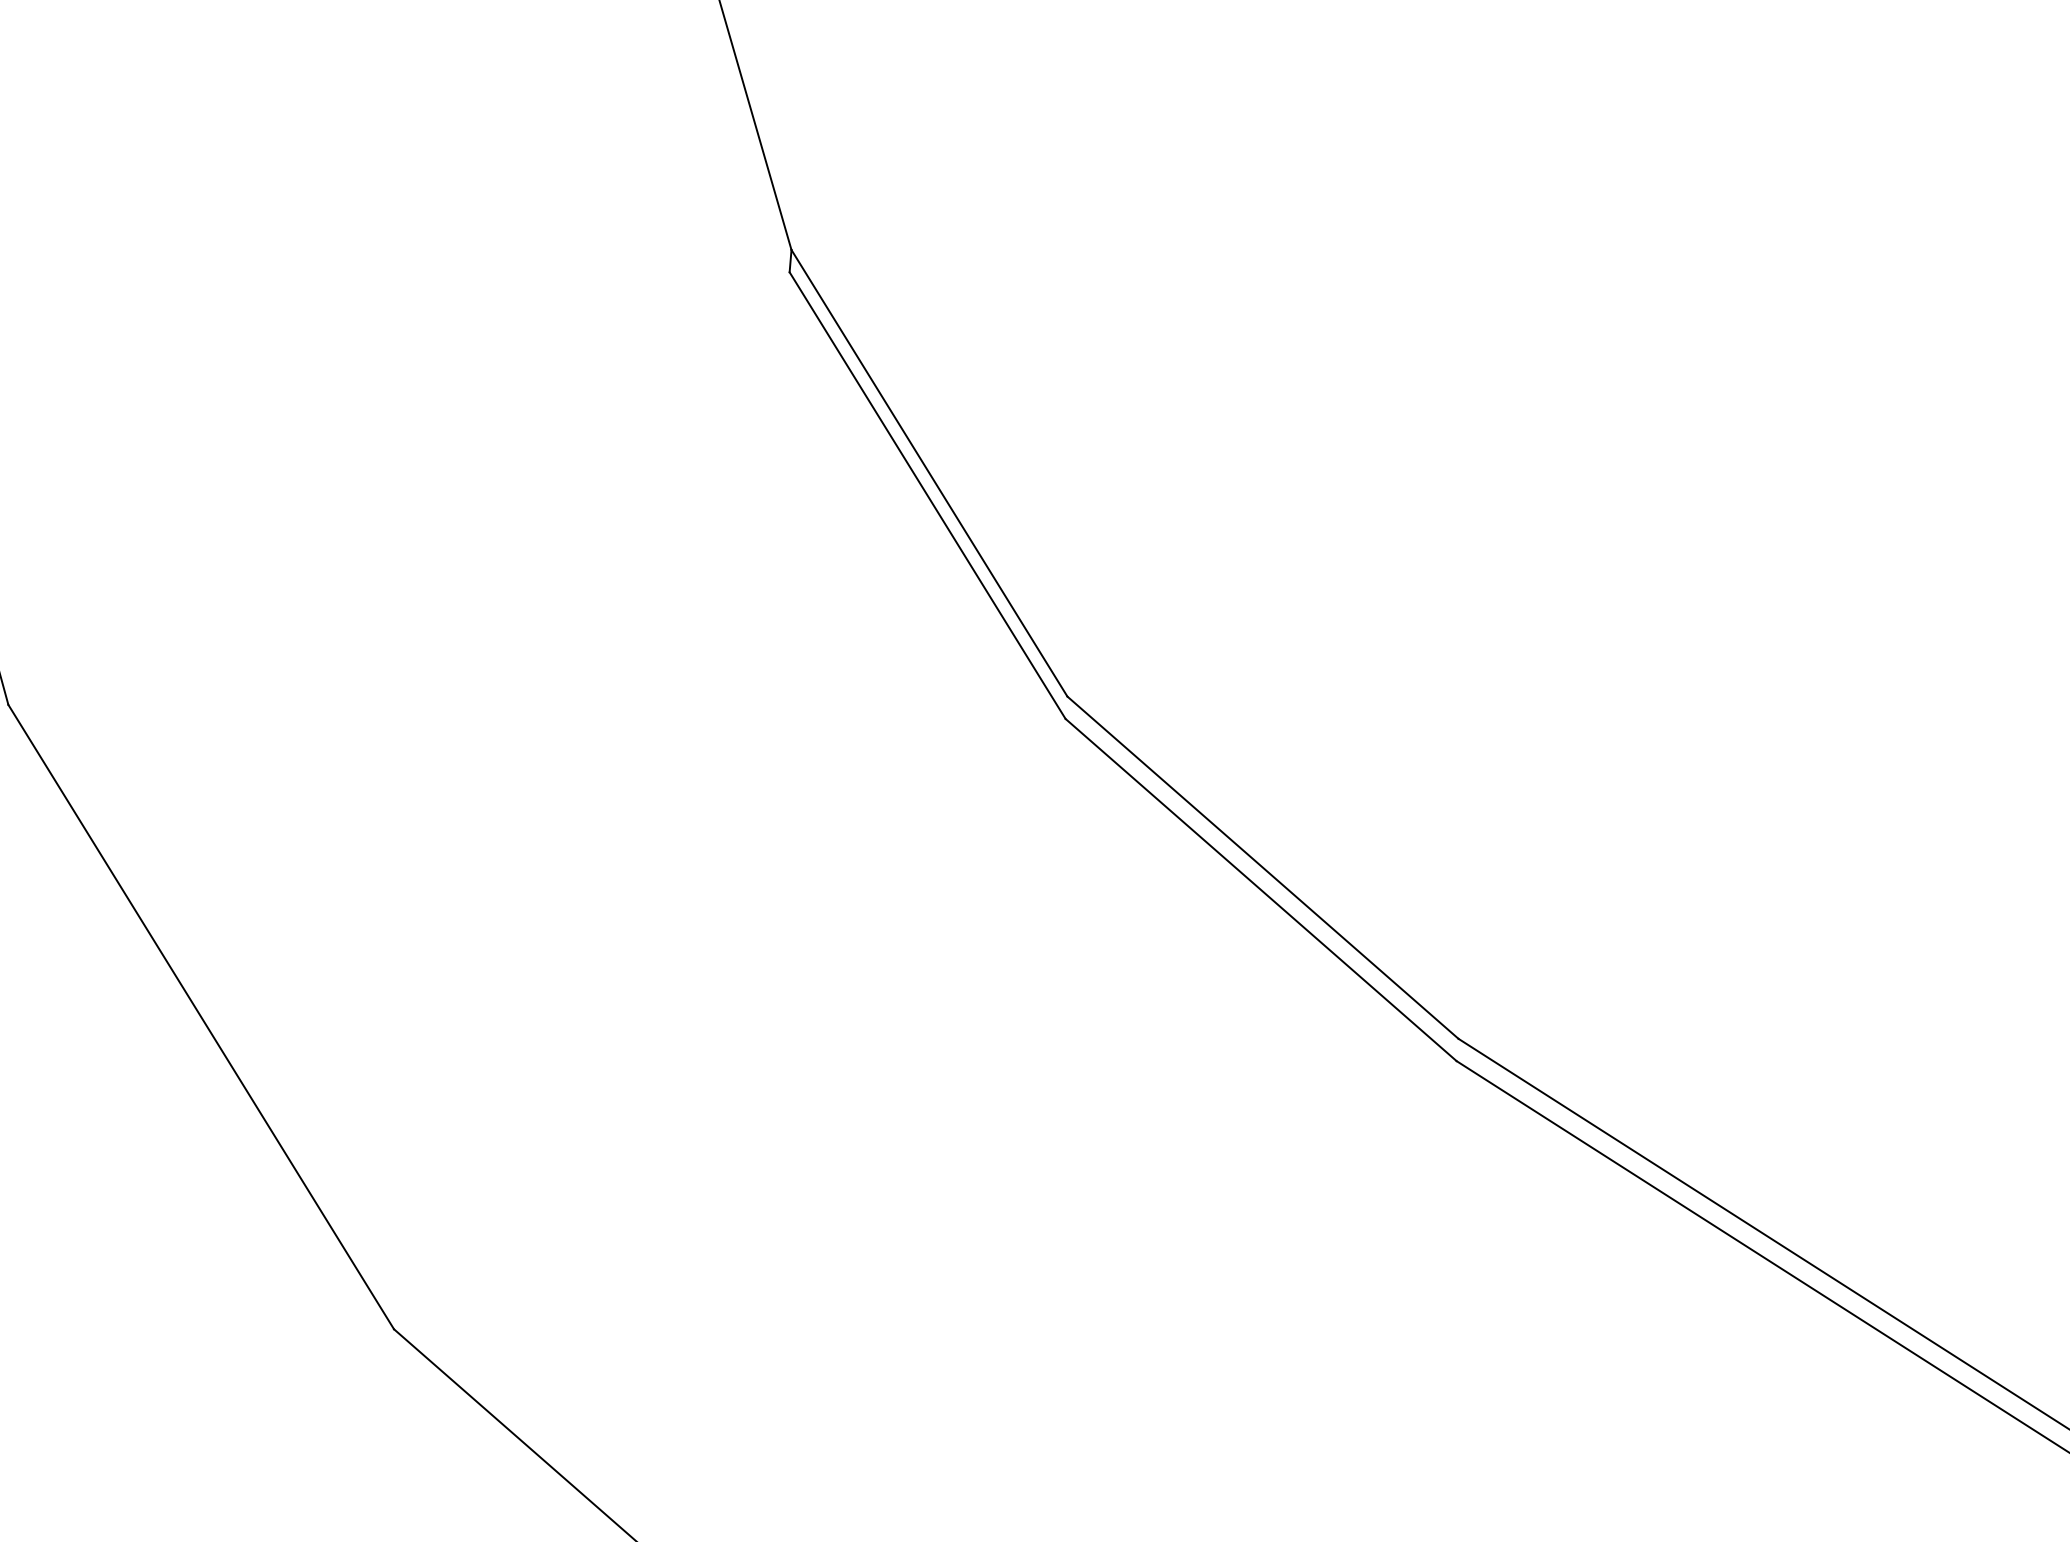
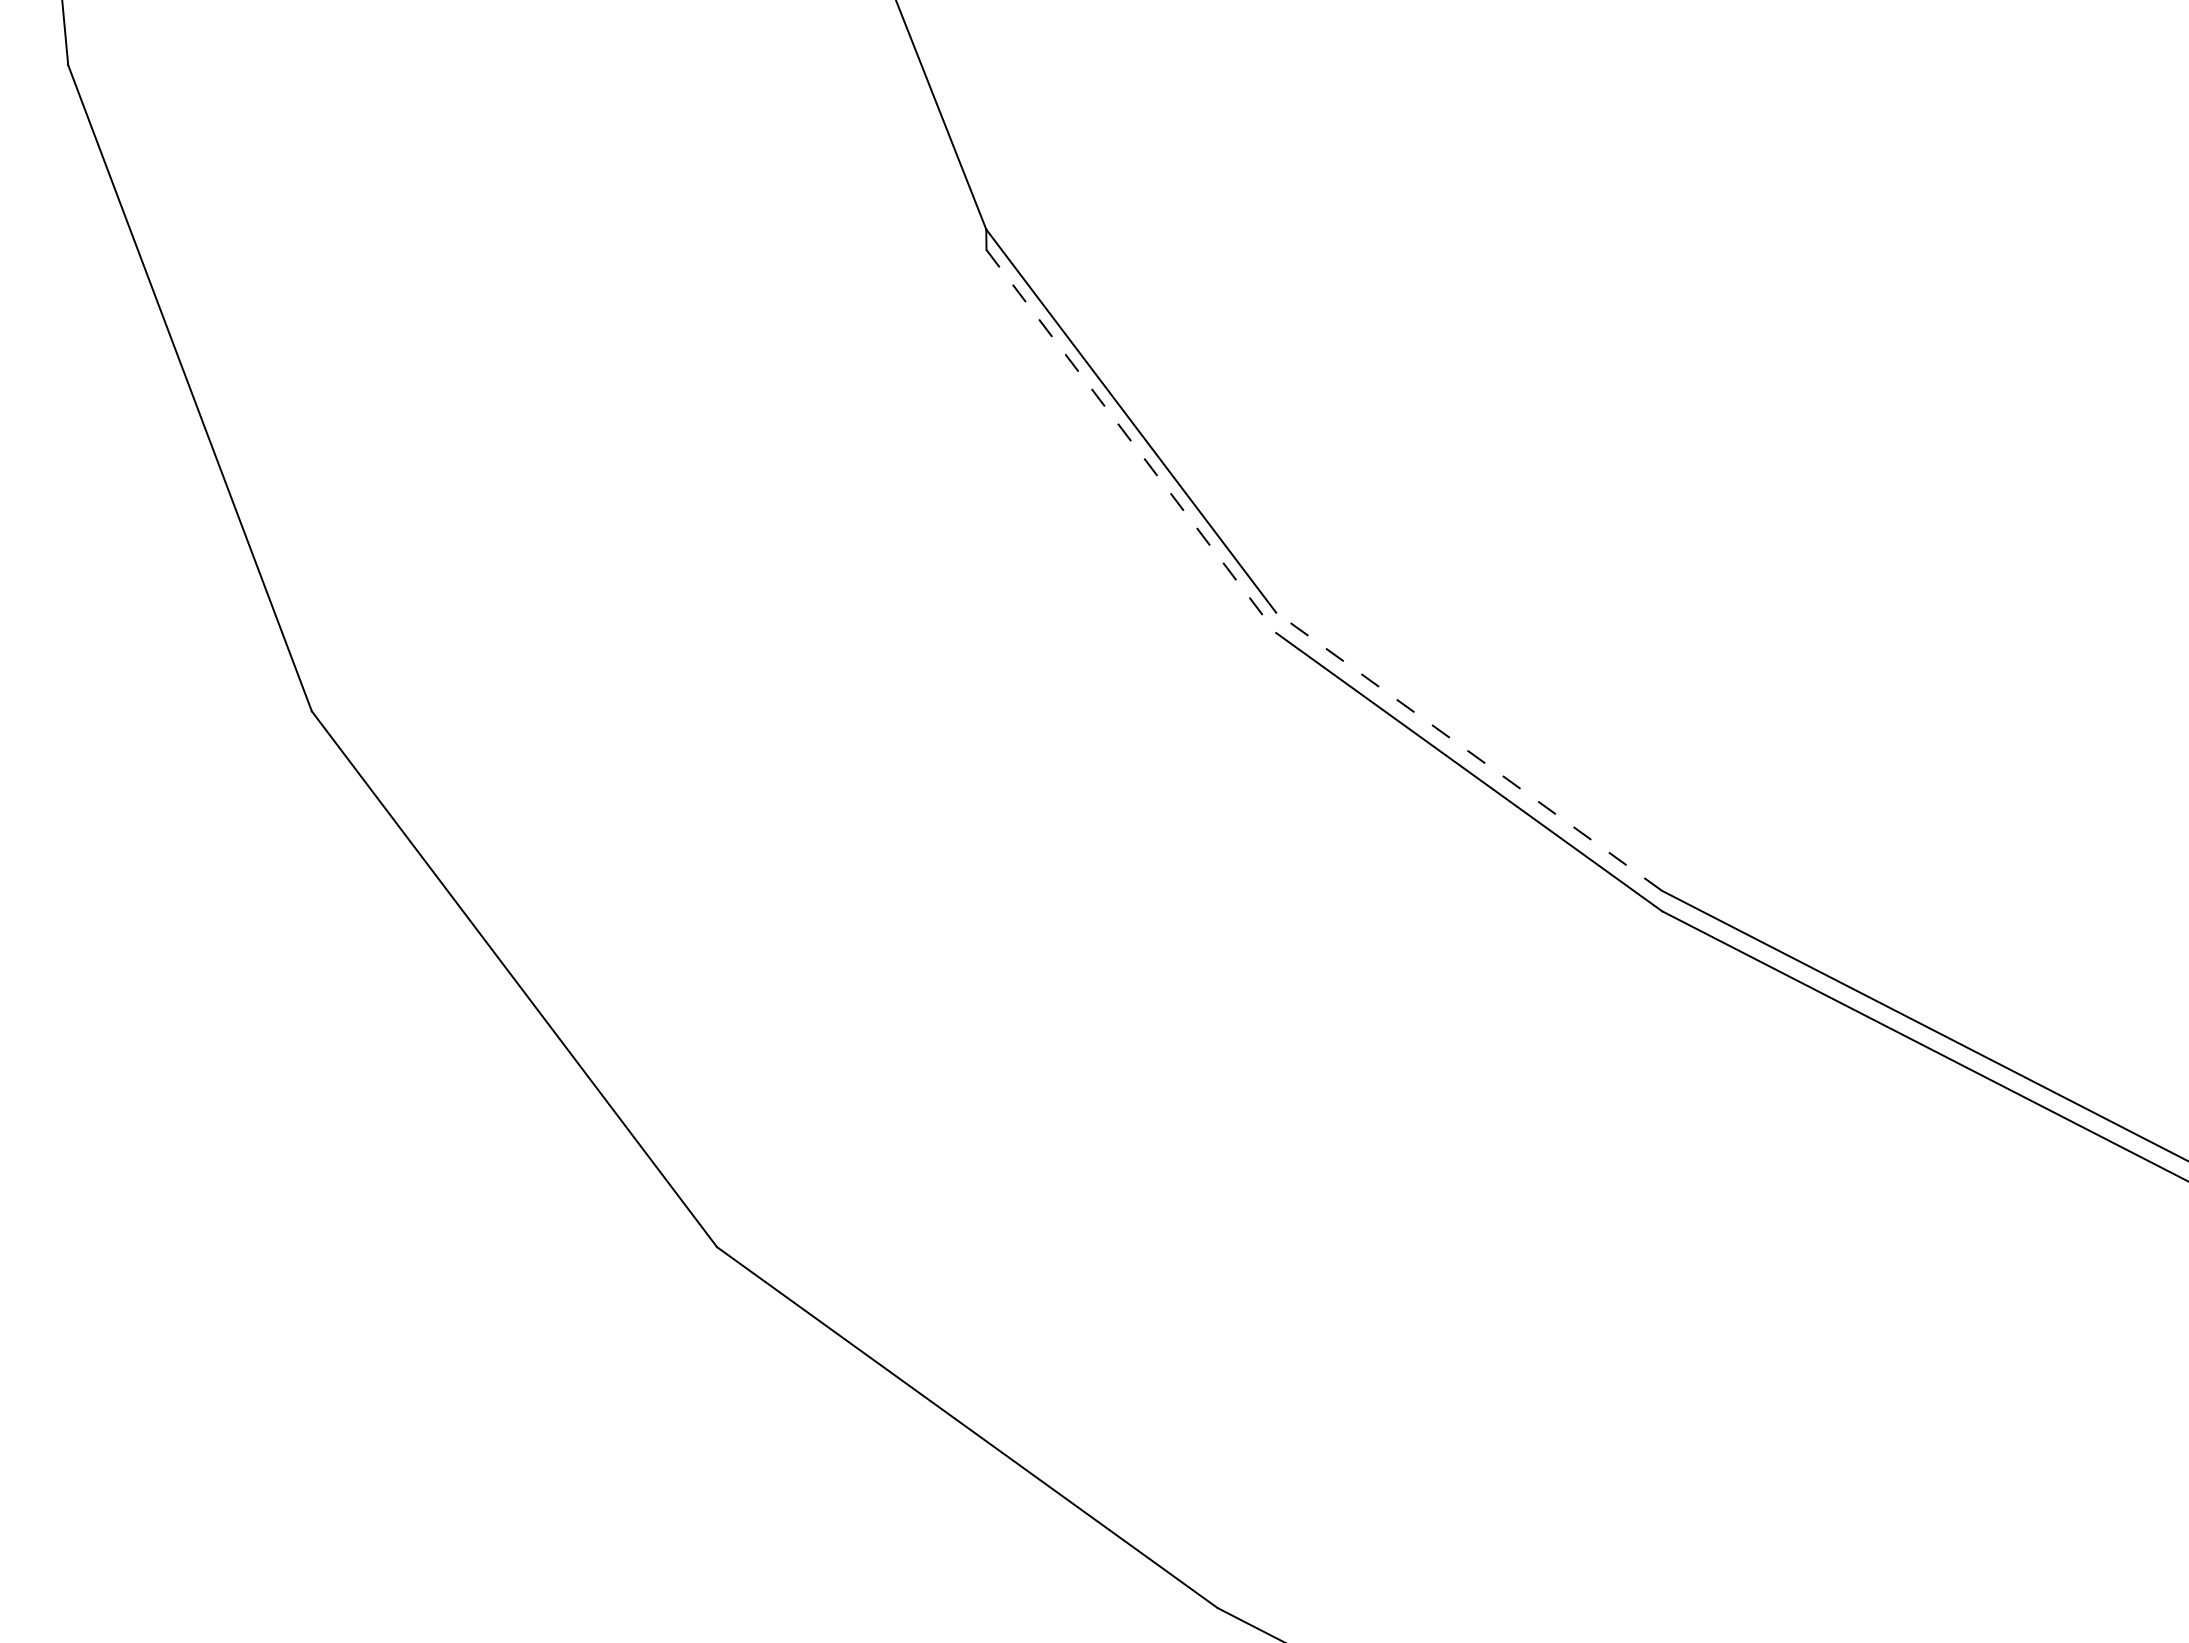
line: (927, 495) -> (1131, 441), solid -> dashed
line: (1263, 867) -> (1469, 751), solid -> dashed

